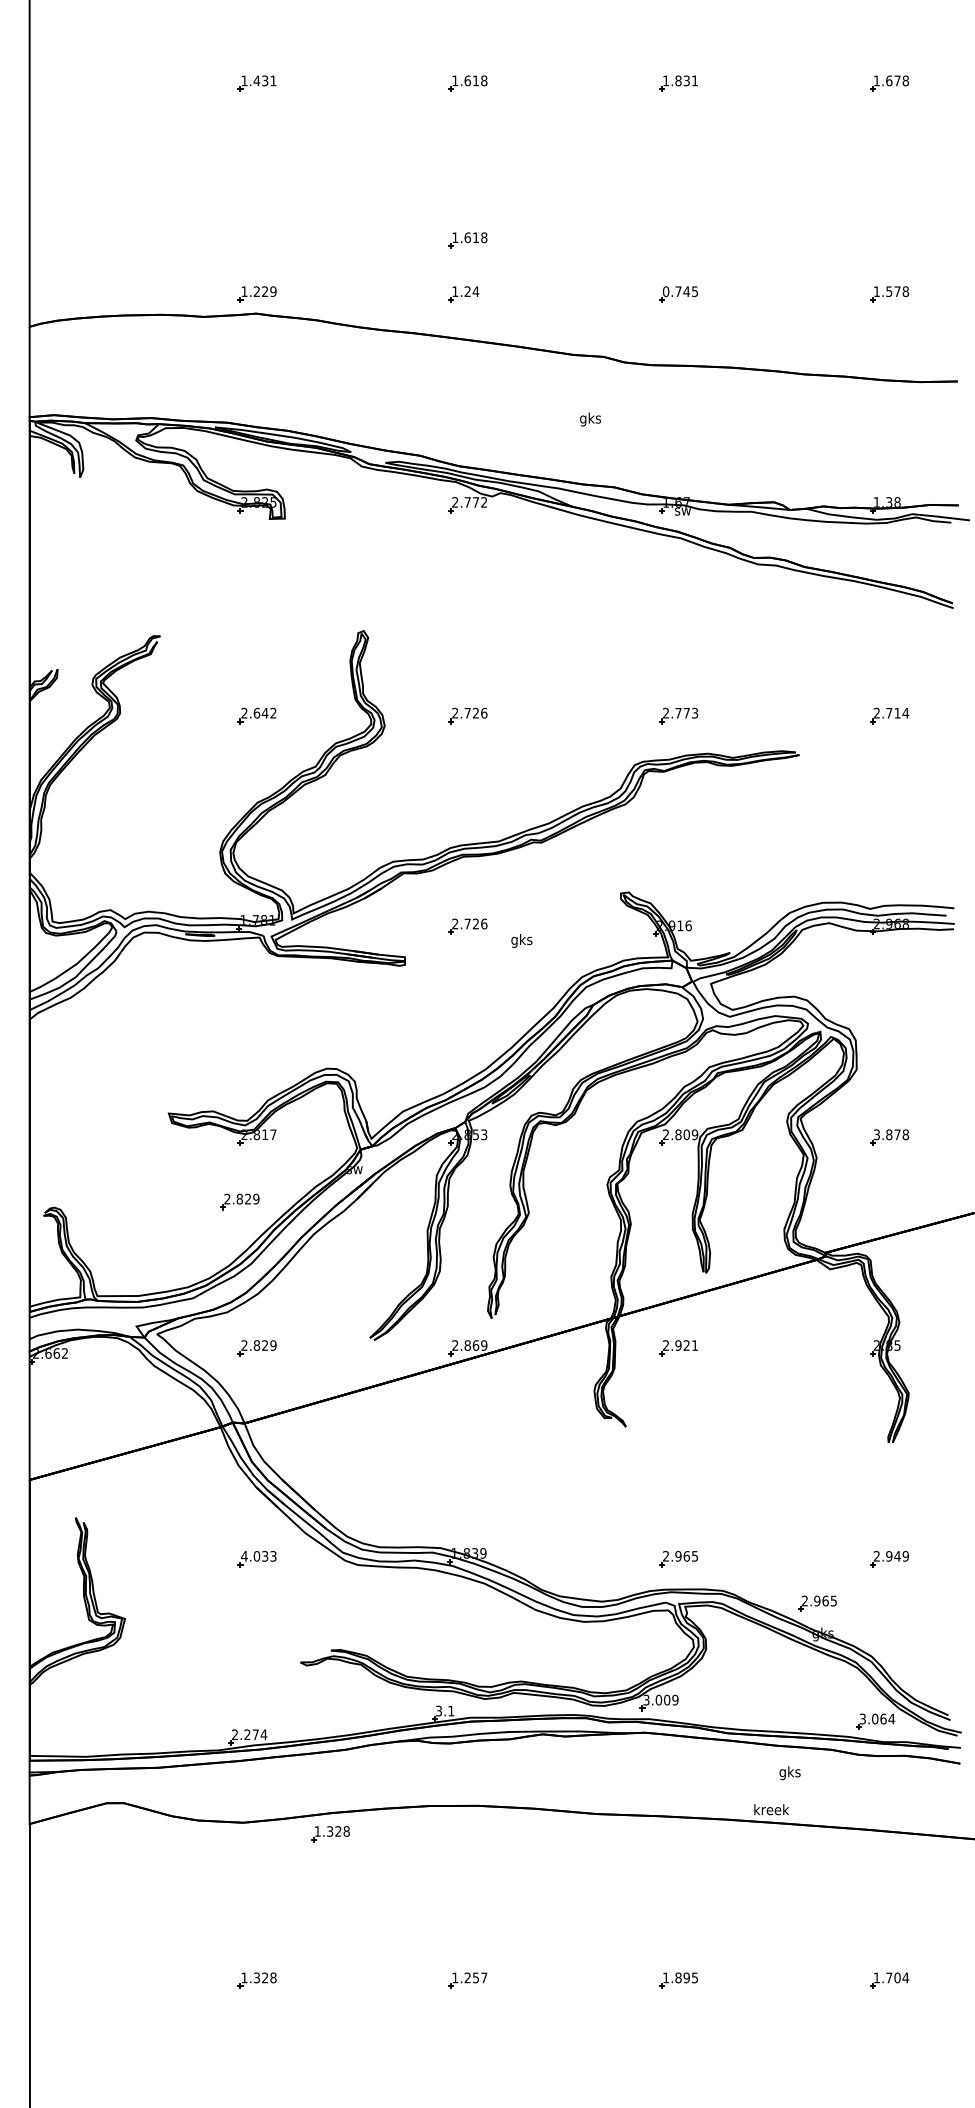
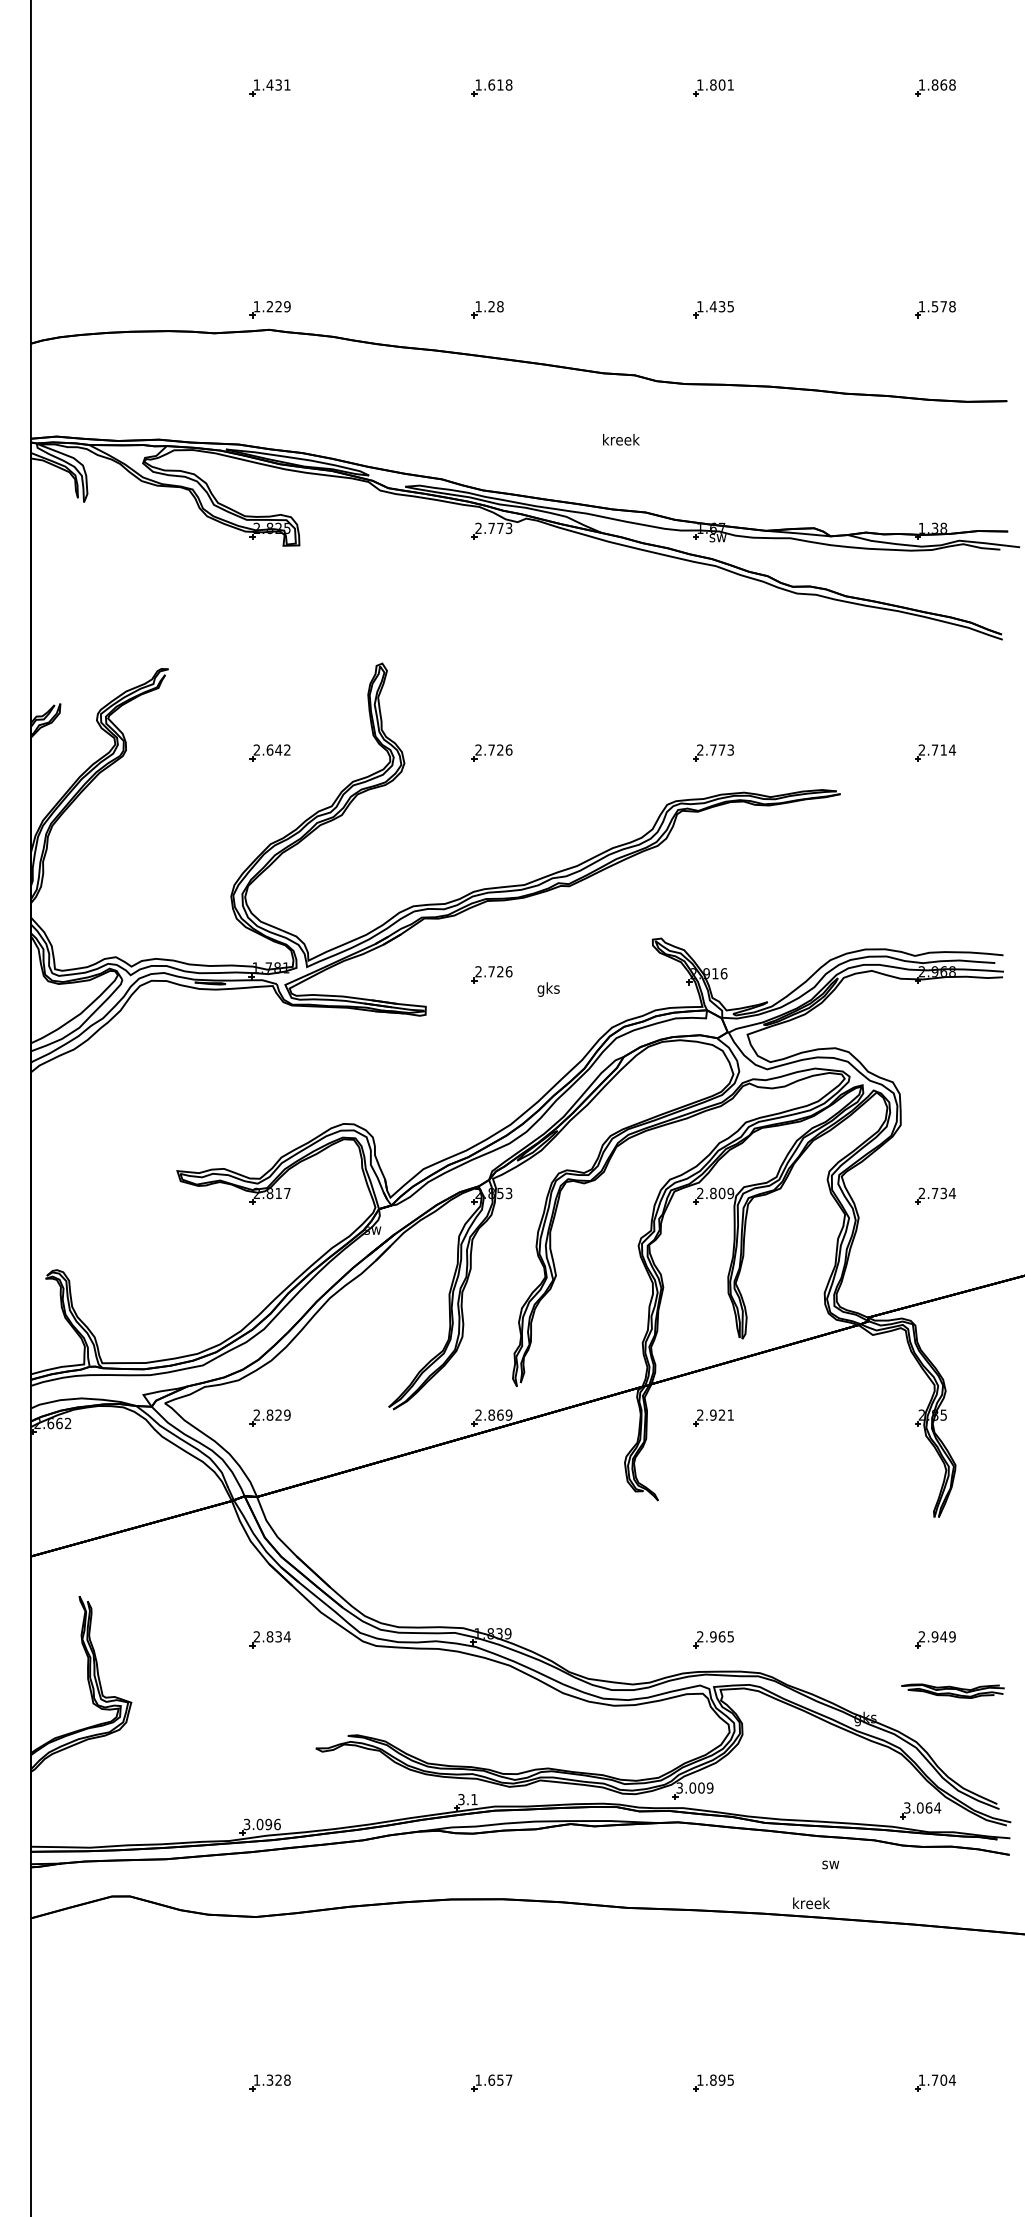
text: (686, 80) -> (721, 84), 1.831 -> 1.801
text: (893, 80) -> (939, 84), 1.678 -> 1.868
part: (467, 240) -> (491, 252), removed
text: (475, 291) -> (499, 306), 1.24 -> 1.28
text: (676, 291) -> (711, 306), 0.745 -> 1.435
text: (591, 418) -> (621, 440), gks -> kreek
text: (483, 502) -> (508, 528), 2.772 -> 2.773
text: (890, 1134) -> (936, 1193), 3.878 -> 2.734
part: (239, 1201) -> (251, 1263), removed
text: (258, 1556) -> (271, 1636), 4.033 -> 2.834
part: (817, 1603) -> (859, 1686), removed
part: (905, 1607) -> (952, 1690), added
text: (248, 1734) -> (261, 1824), 2.274 -> 3.096
text: (789, 1772) -> (830, 1864), gks -> sw
part: (329, 1833) -> (346, 1928), removed
text: (467, 1977) -> (491, 2079), 1.257 -> 1.657

